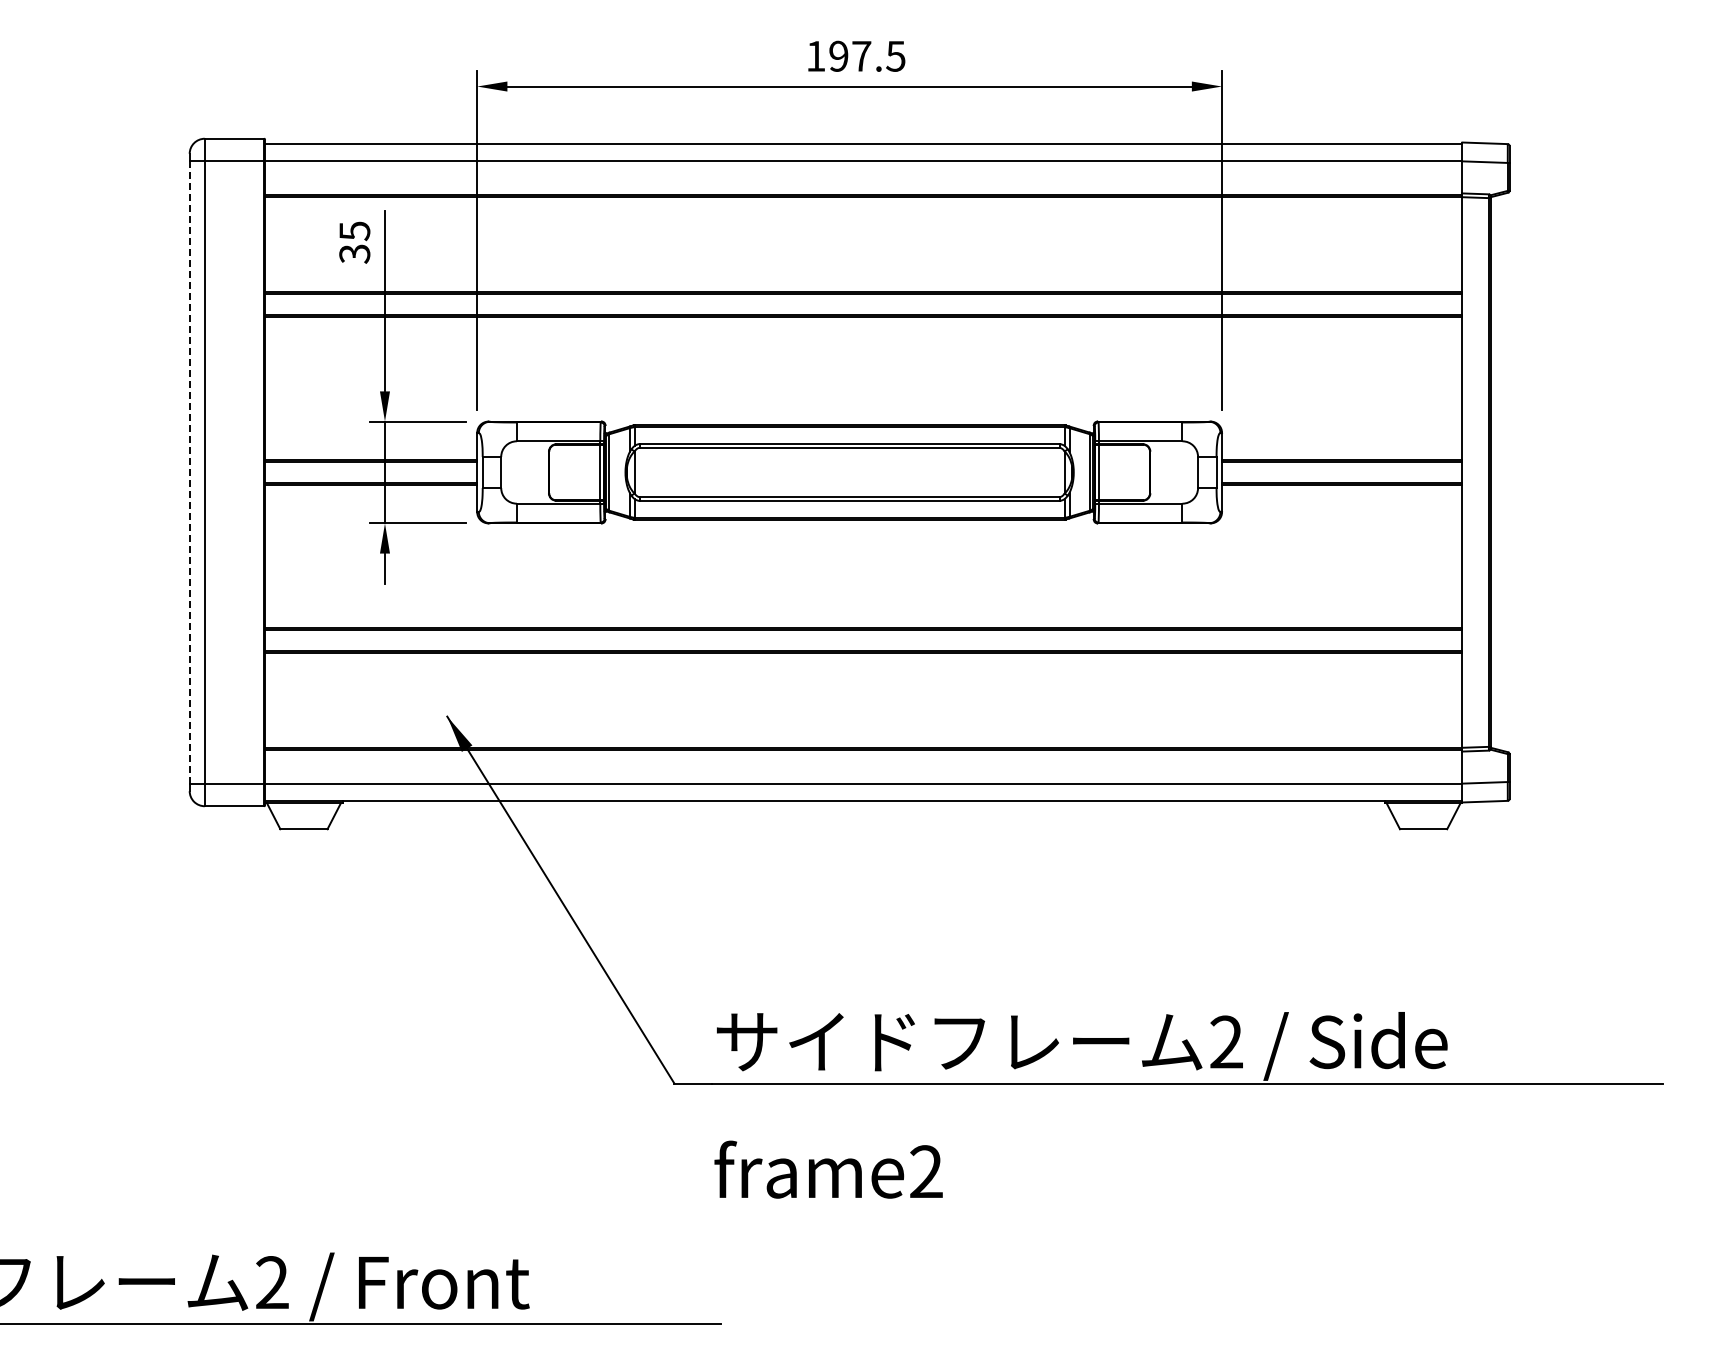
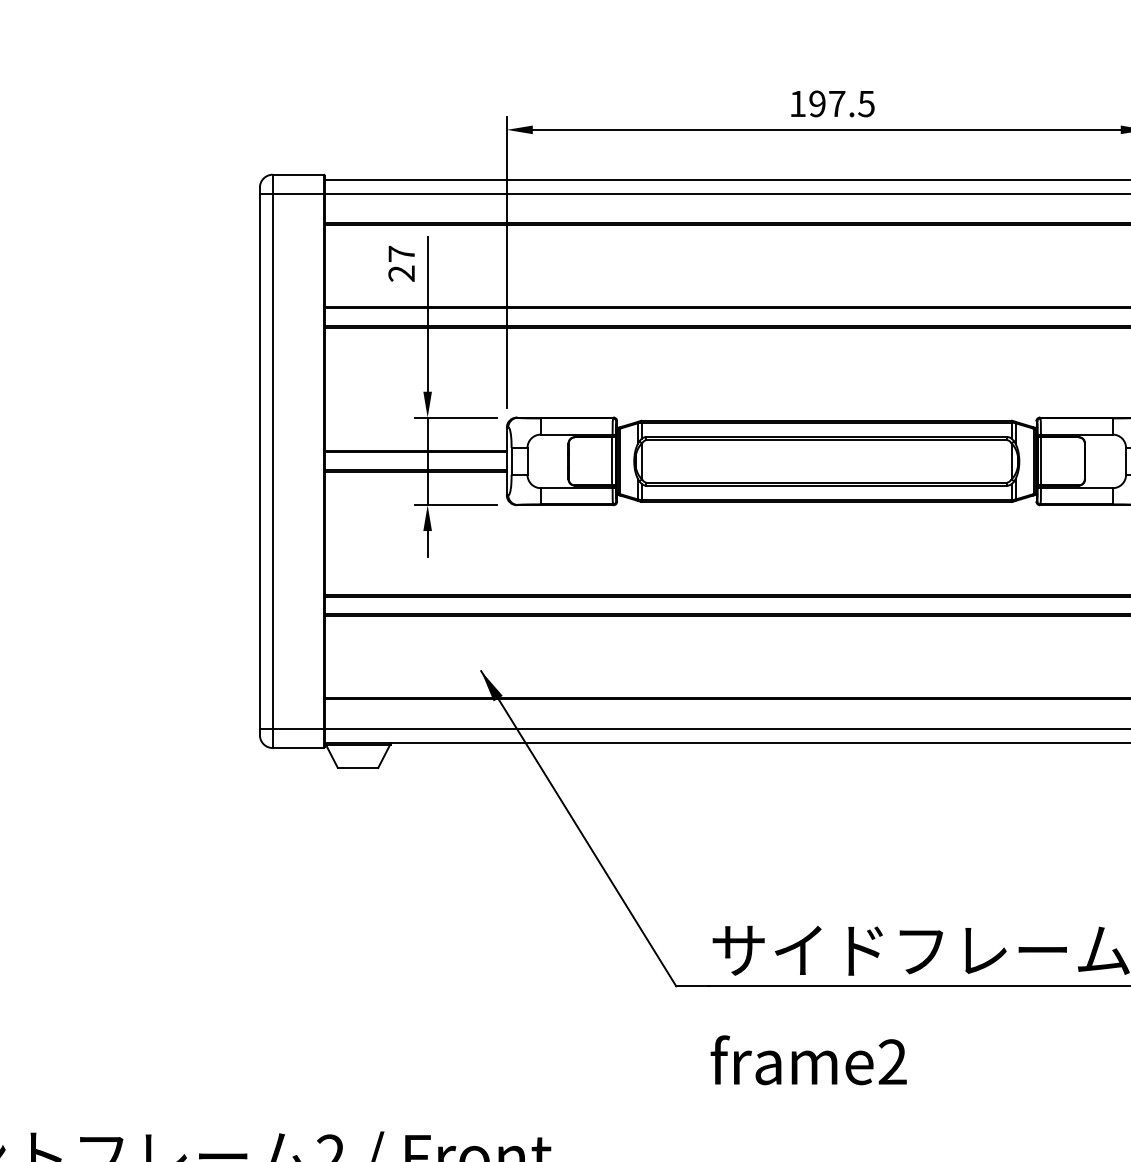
text: (354, 242) -> (401, 263), 35 -> 27
line: (189, 473) -> (259, 462), dashed -> solid

